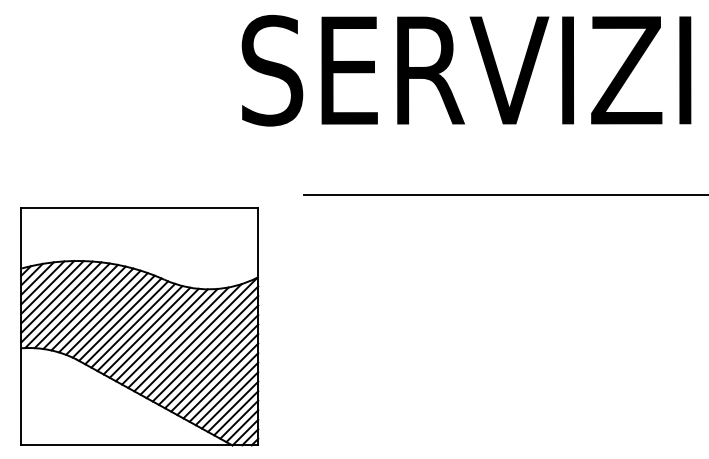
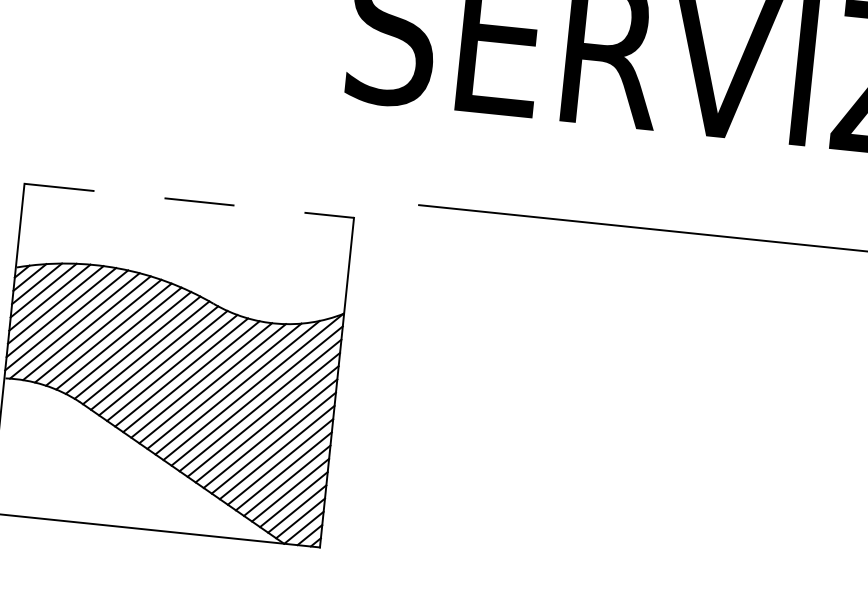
line: (139, 208) -> (188, 201), solid -> dashed

